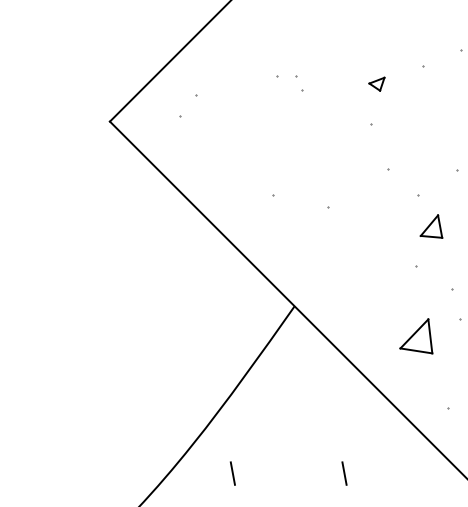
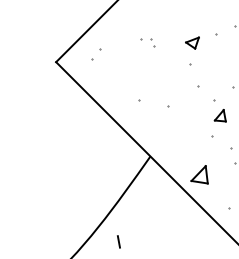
part: (376, 83) -> (192, 42), size x1.67
part: (416, 335) -> (199, 174), moved
line: (343, 472) -> (175, 241), removed

